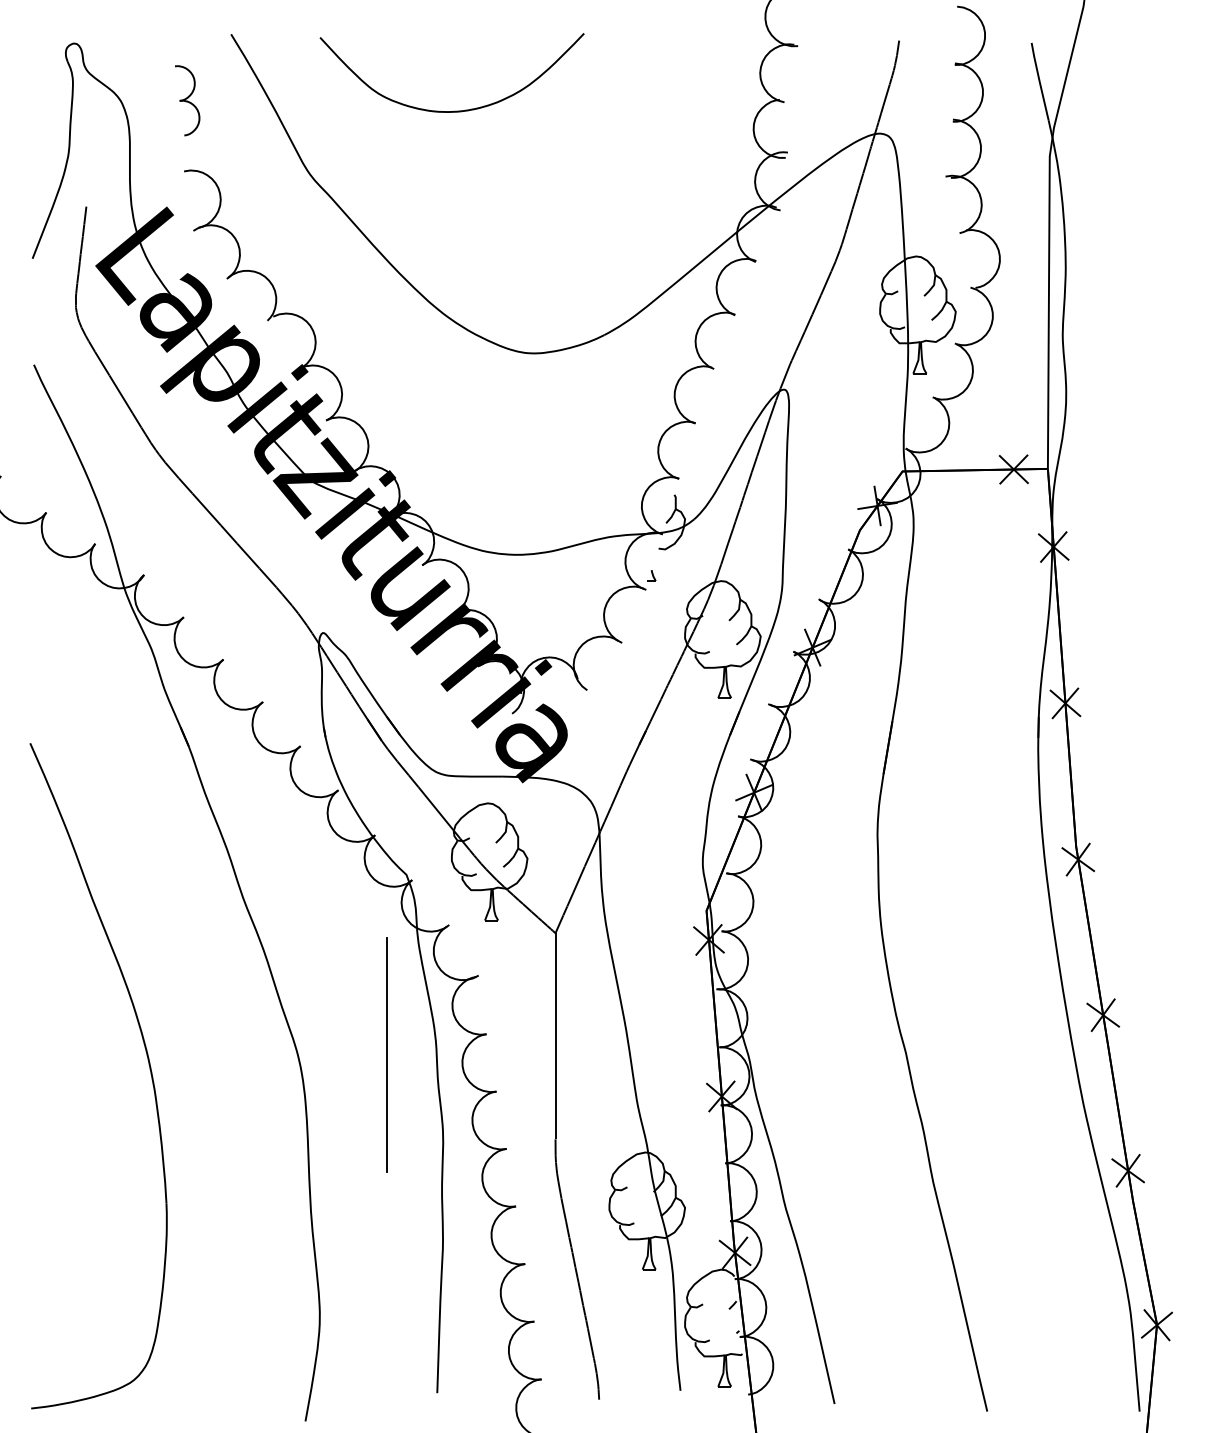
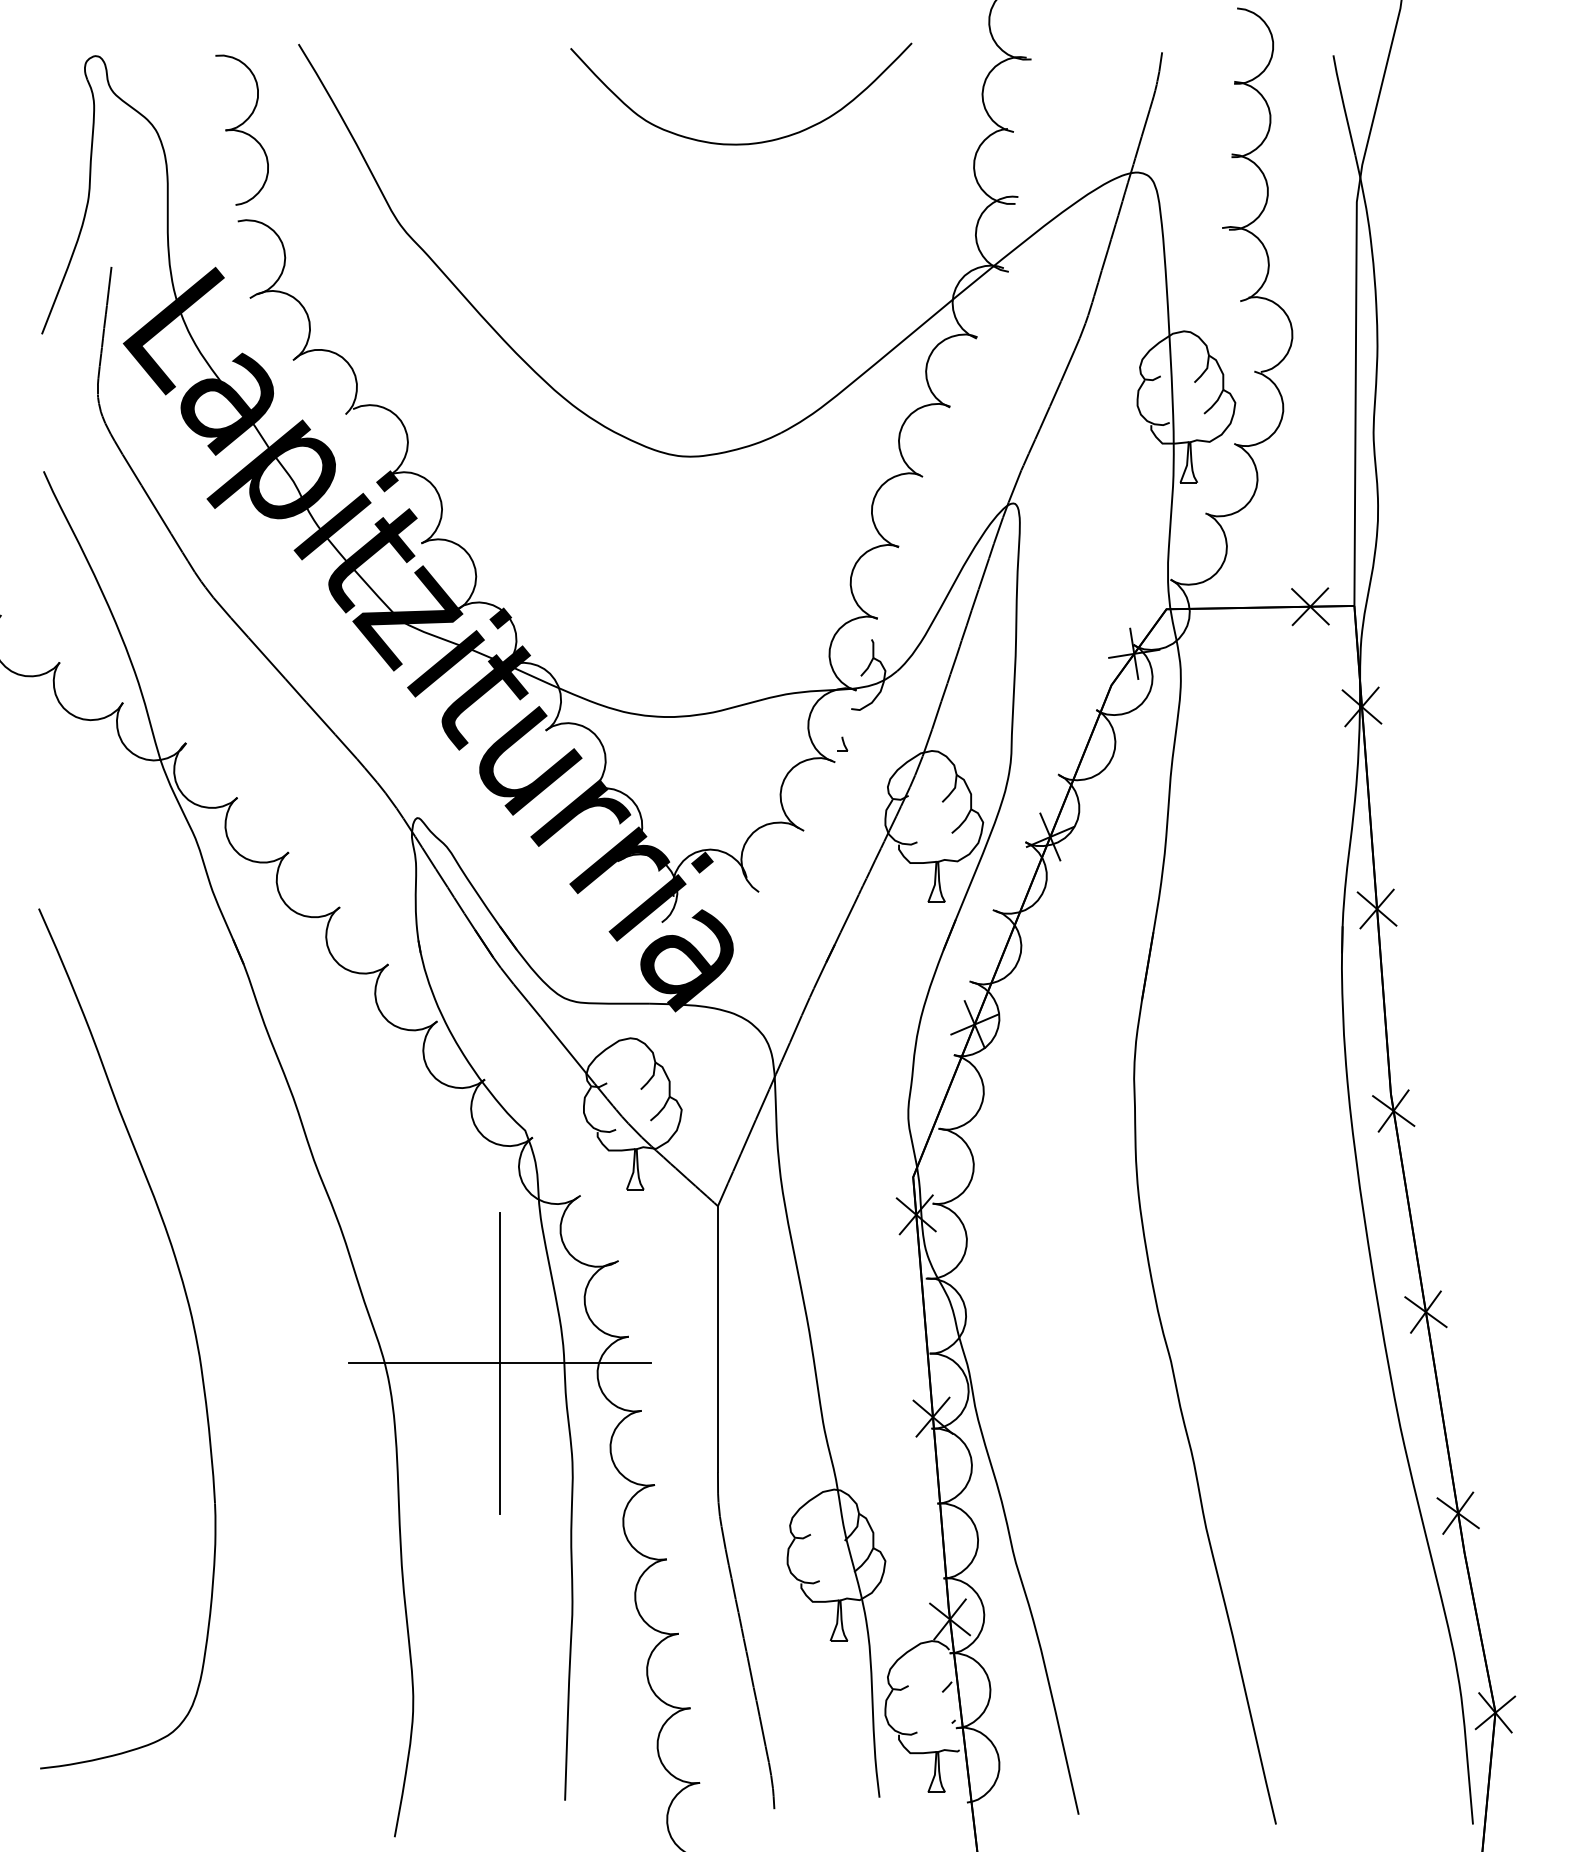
part: (186, 100) -> (241, 129), size x1.67
curve: (452, 111) -> (741, 143), moved
line: (387, 1054) -> (500, 1363), added
part: (148, 1062) -> (191, 1321), moved

